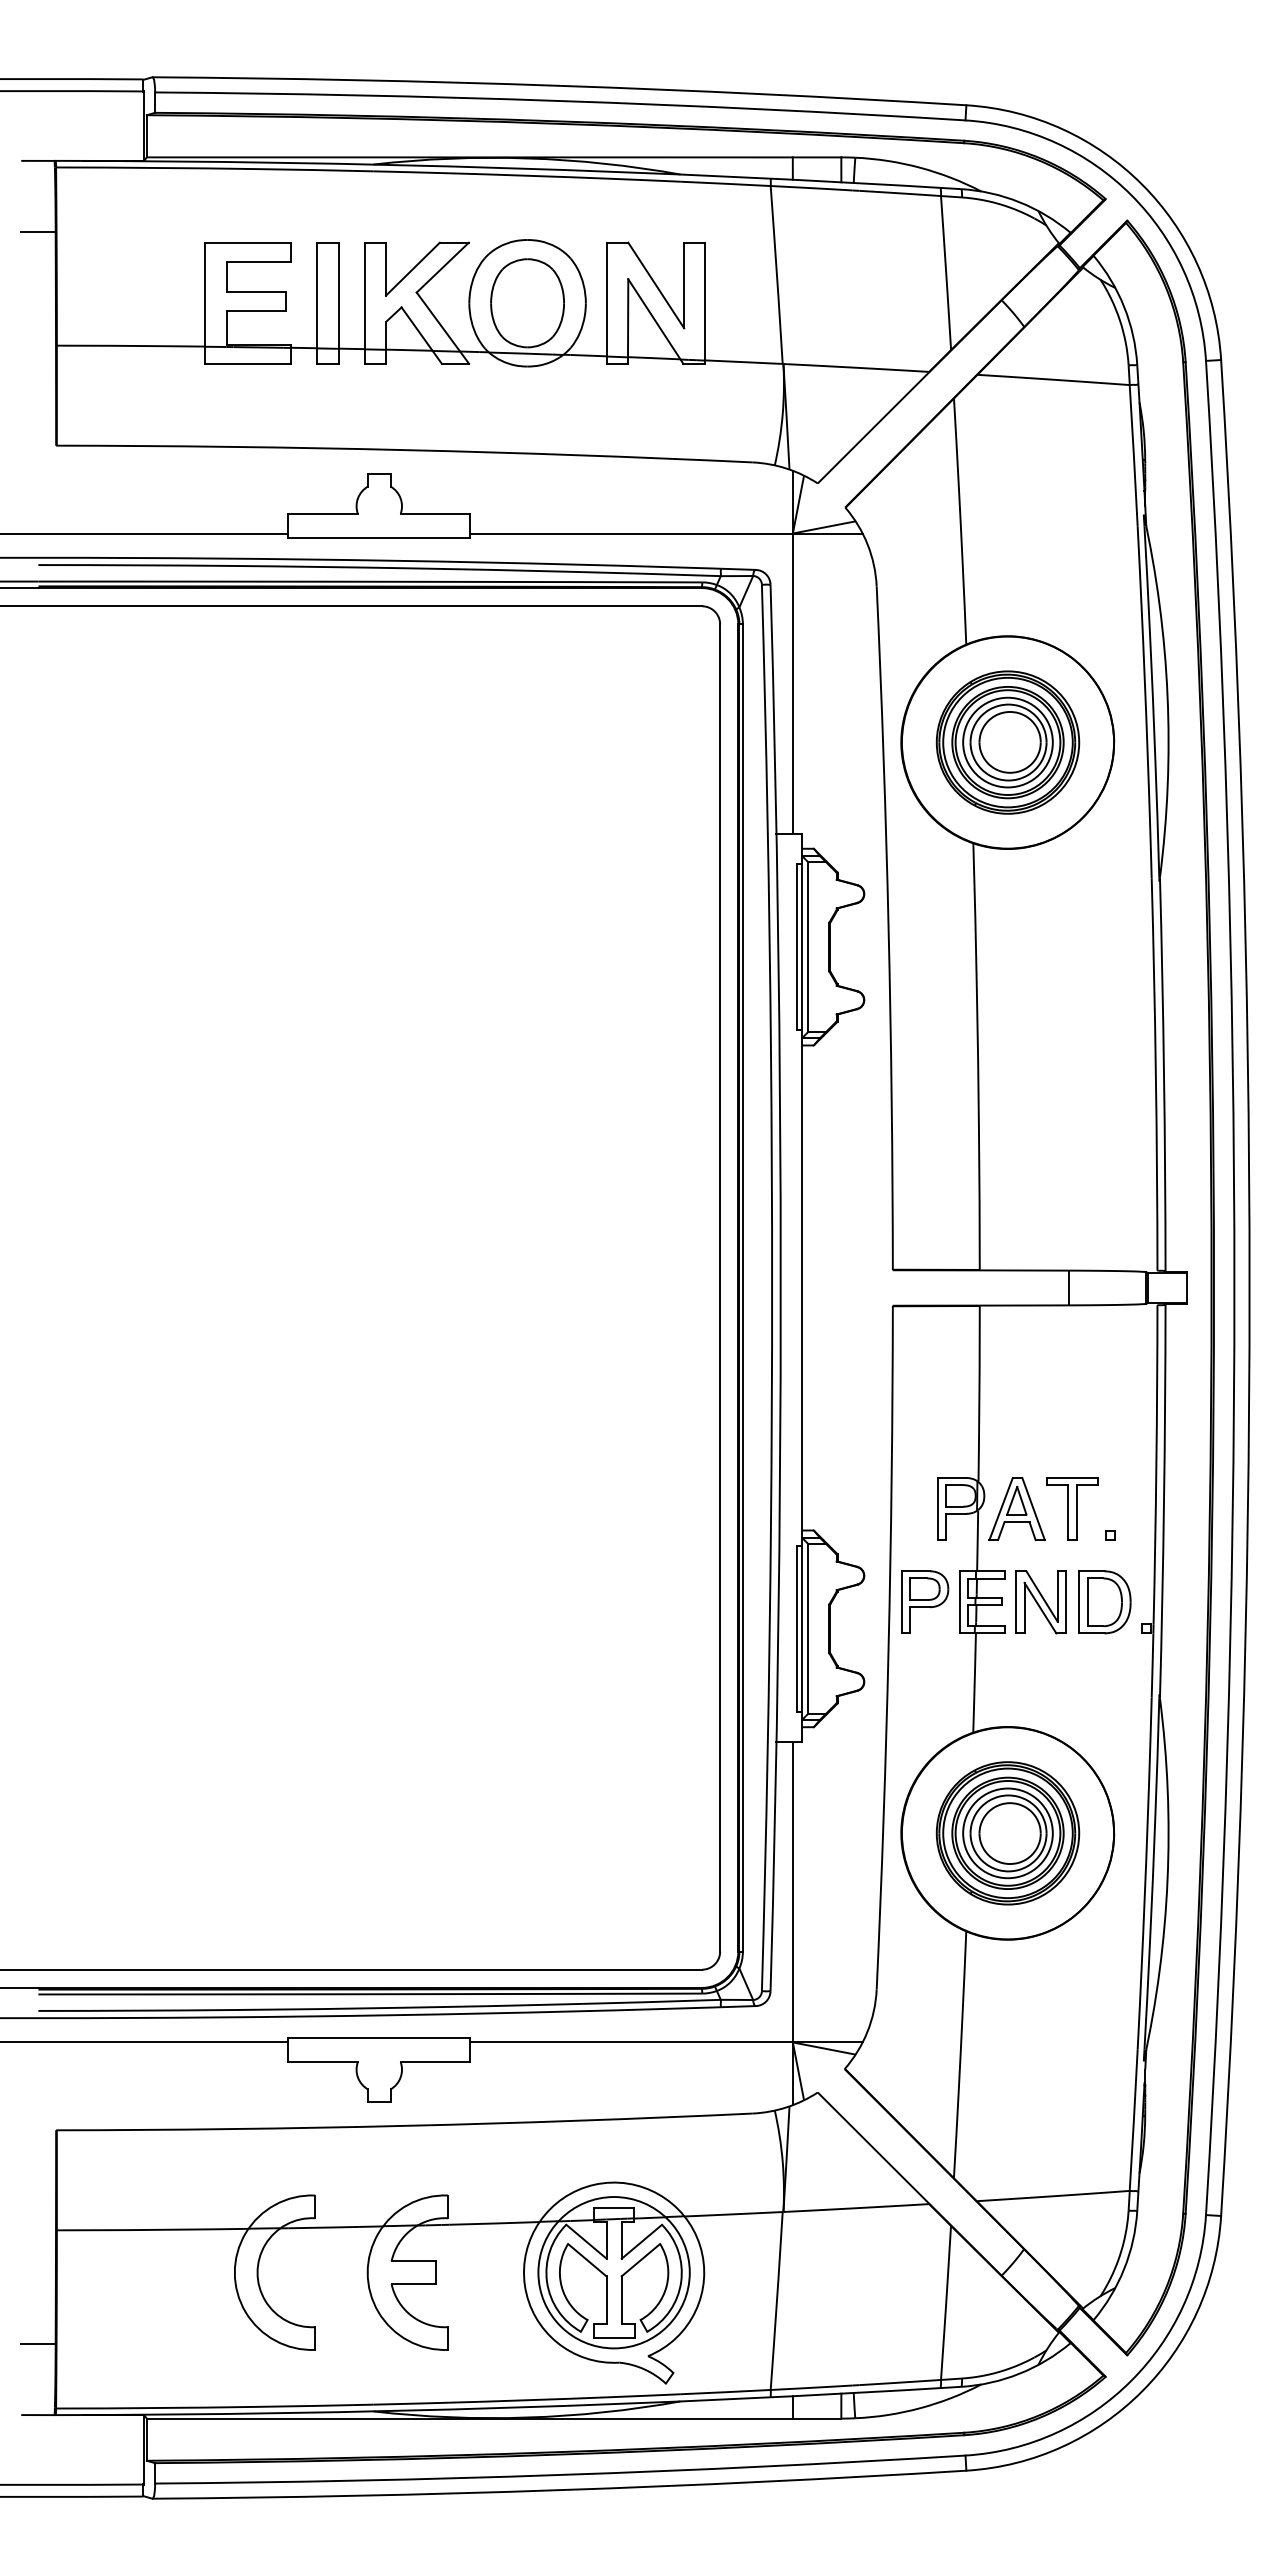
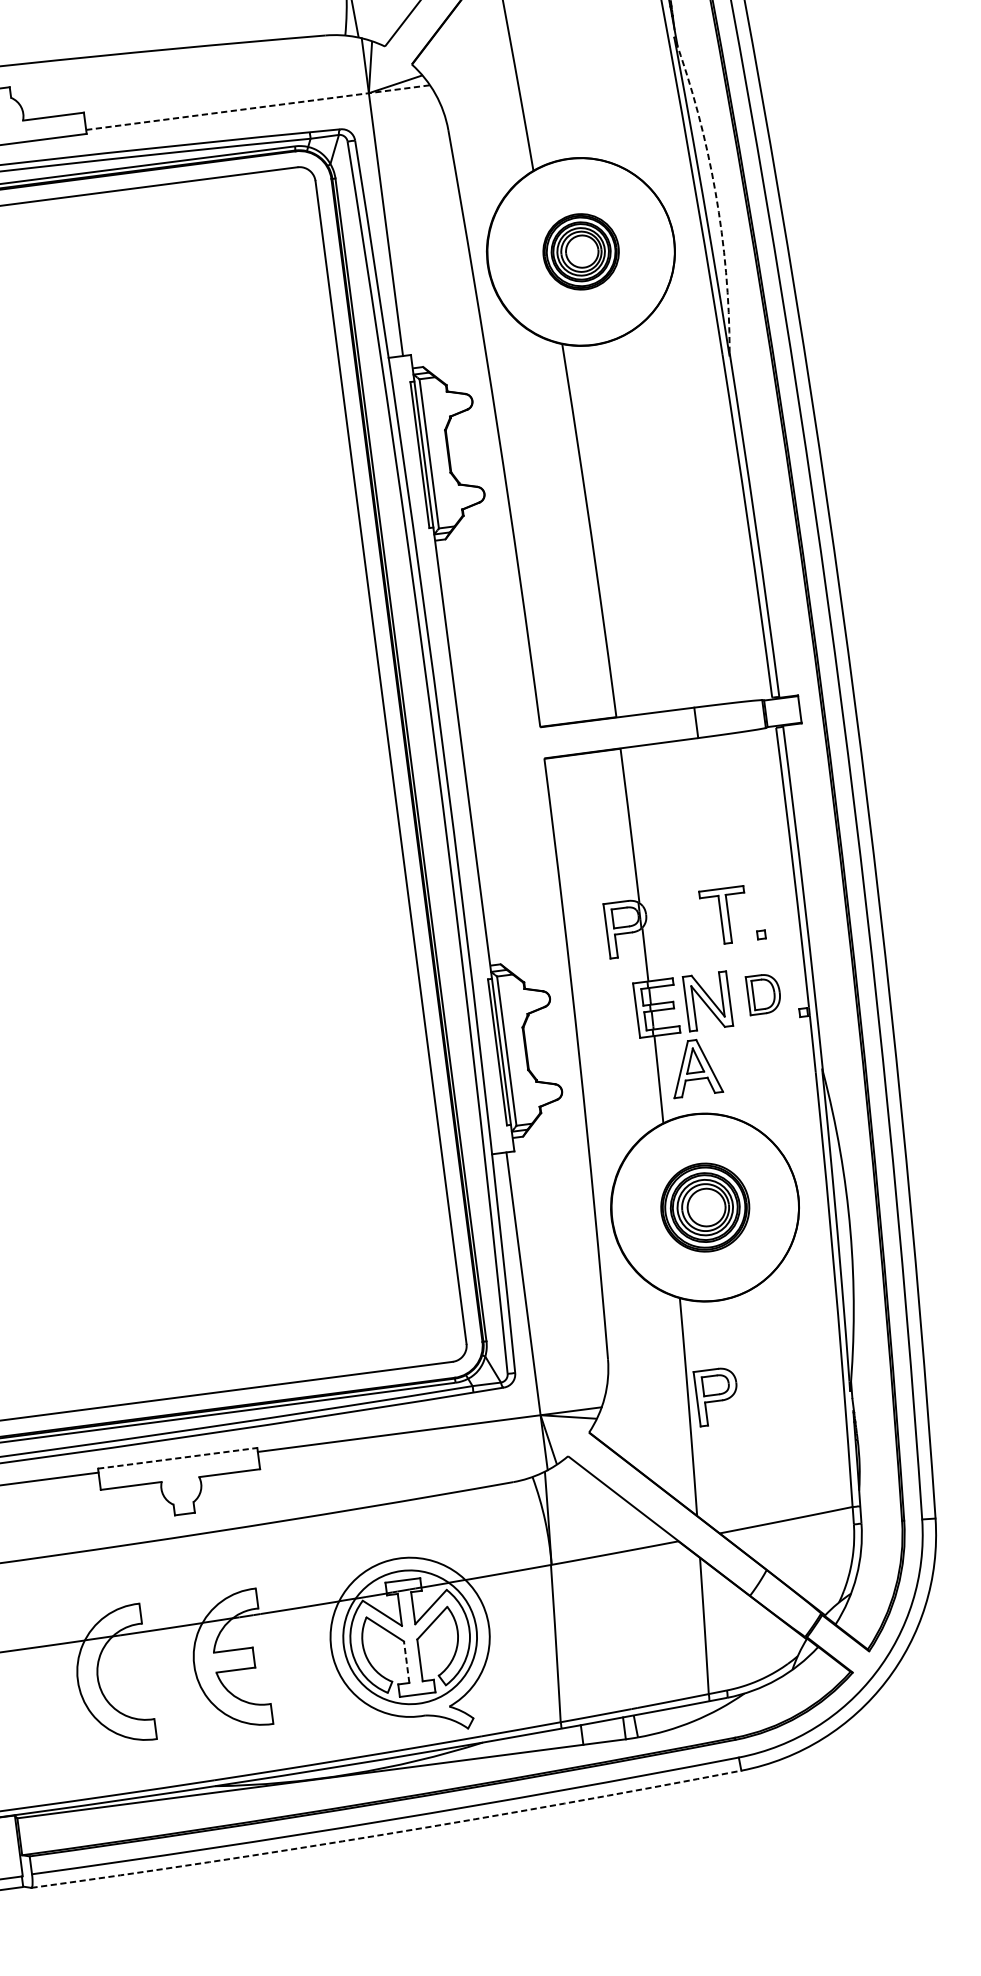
line: (666, 533) -> (258, 107), solid -> dashed
arc: (1167, 695) -> (715, 192), solid -> dashed
part: (1007, 742) -> (580, 251), size x0.6
part: (1016, 1509) -> (694, 1068), moved
part: (925, 1601) -> (717, 1395), moved
part: (1104, 1602) -> (763, 994), size x0.7
part: (1007, 1833) -> (704, 1207), size x0.7
line: (379, 2037) -> (177, 1457), solid -> dashed
line: (606, 2300) -> (406, 1662), solid -> dashed
arc: (559, 2490) -> (387, 1834), solid -> dashed

